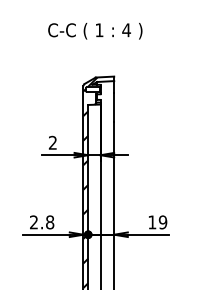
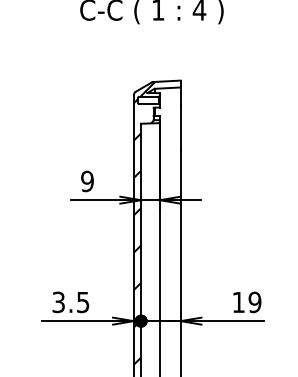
text: (52, 142) -> (86, 180), 2 -> 9
text: (42, 222) -> (71, 302), 2.8 -> 3.5

